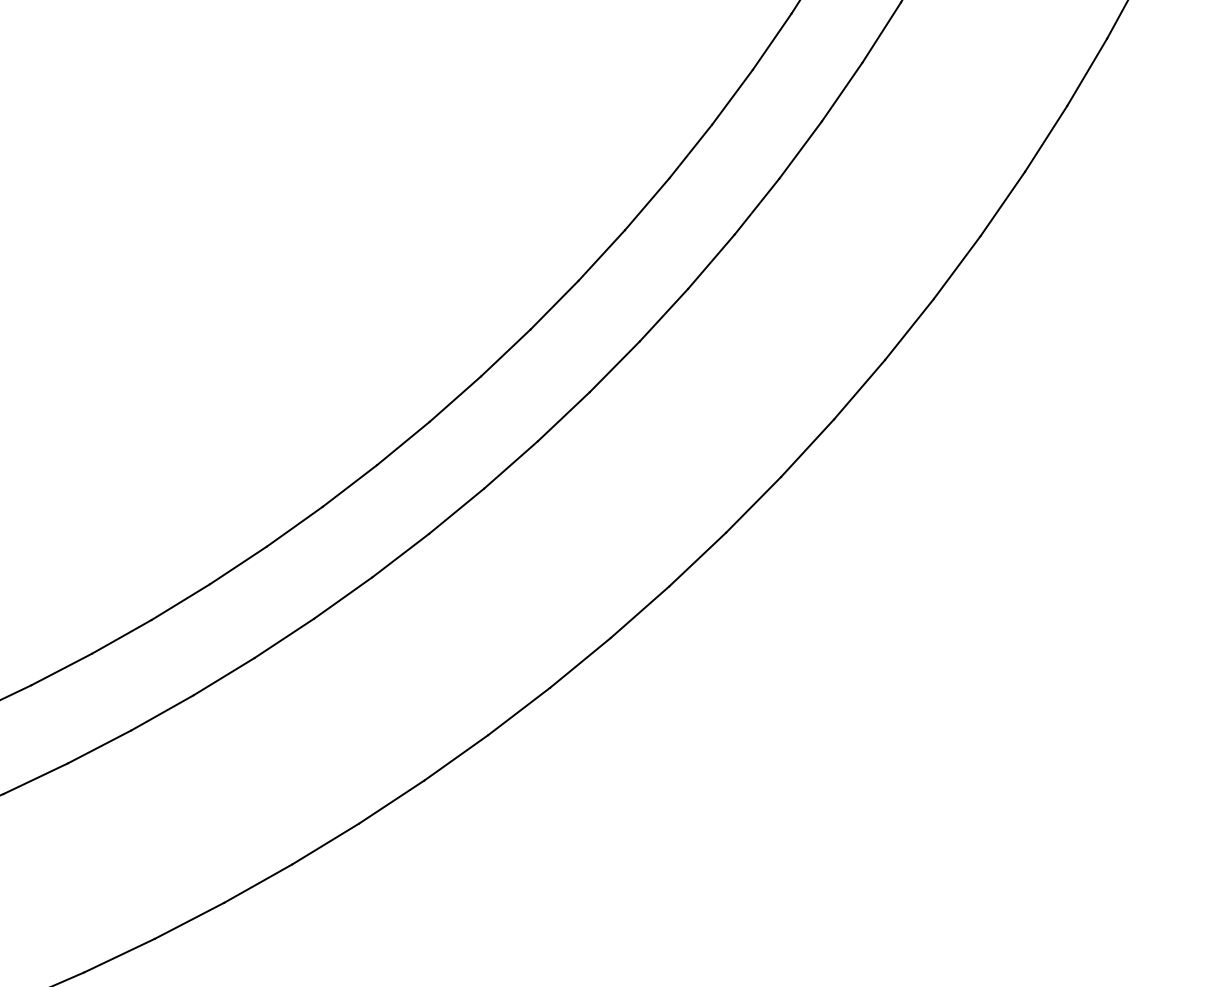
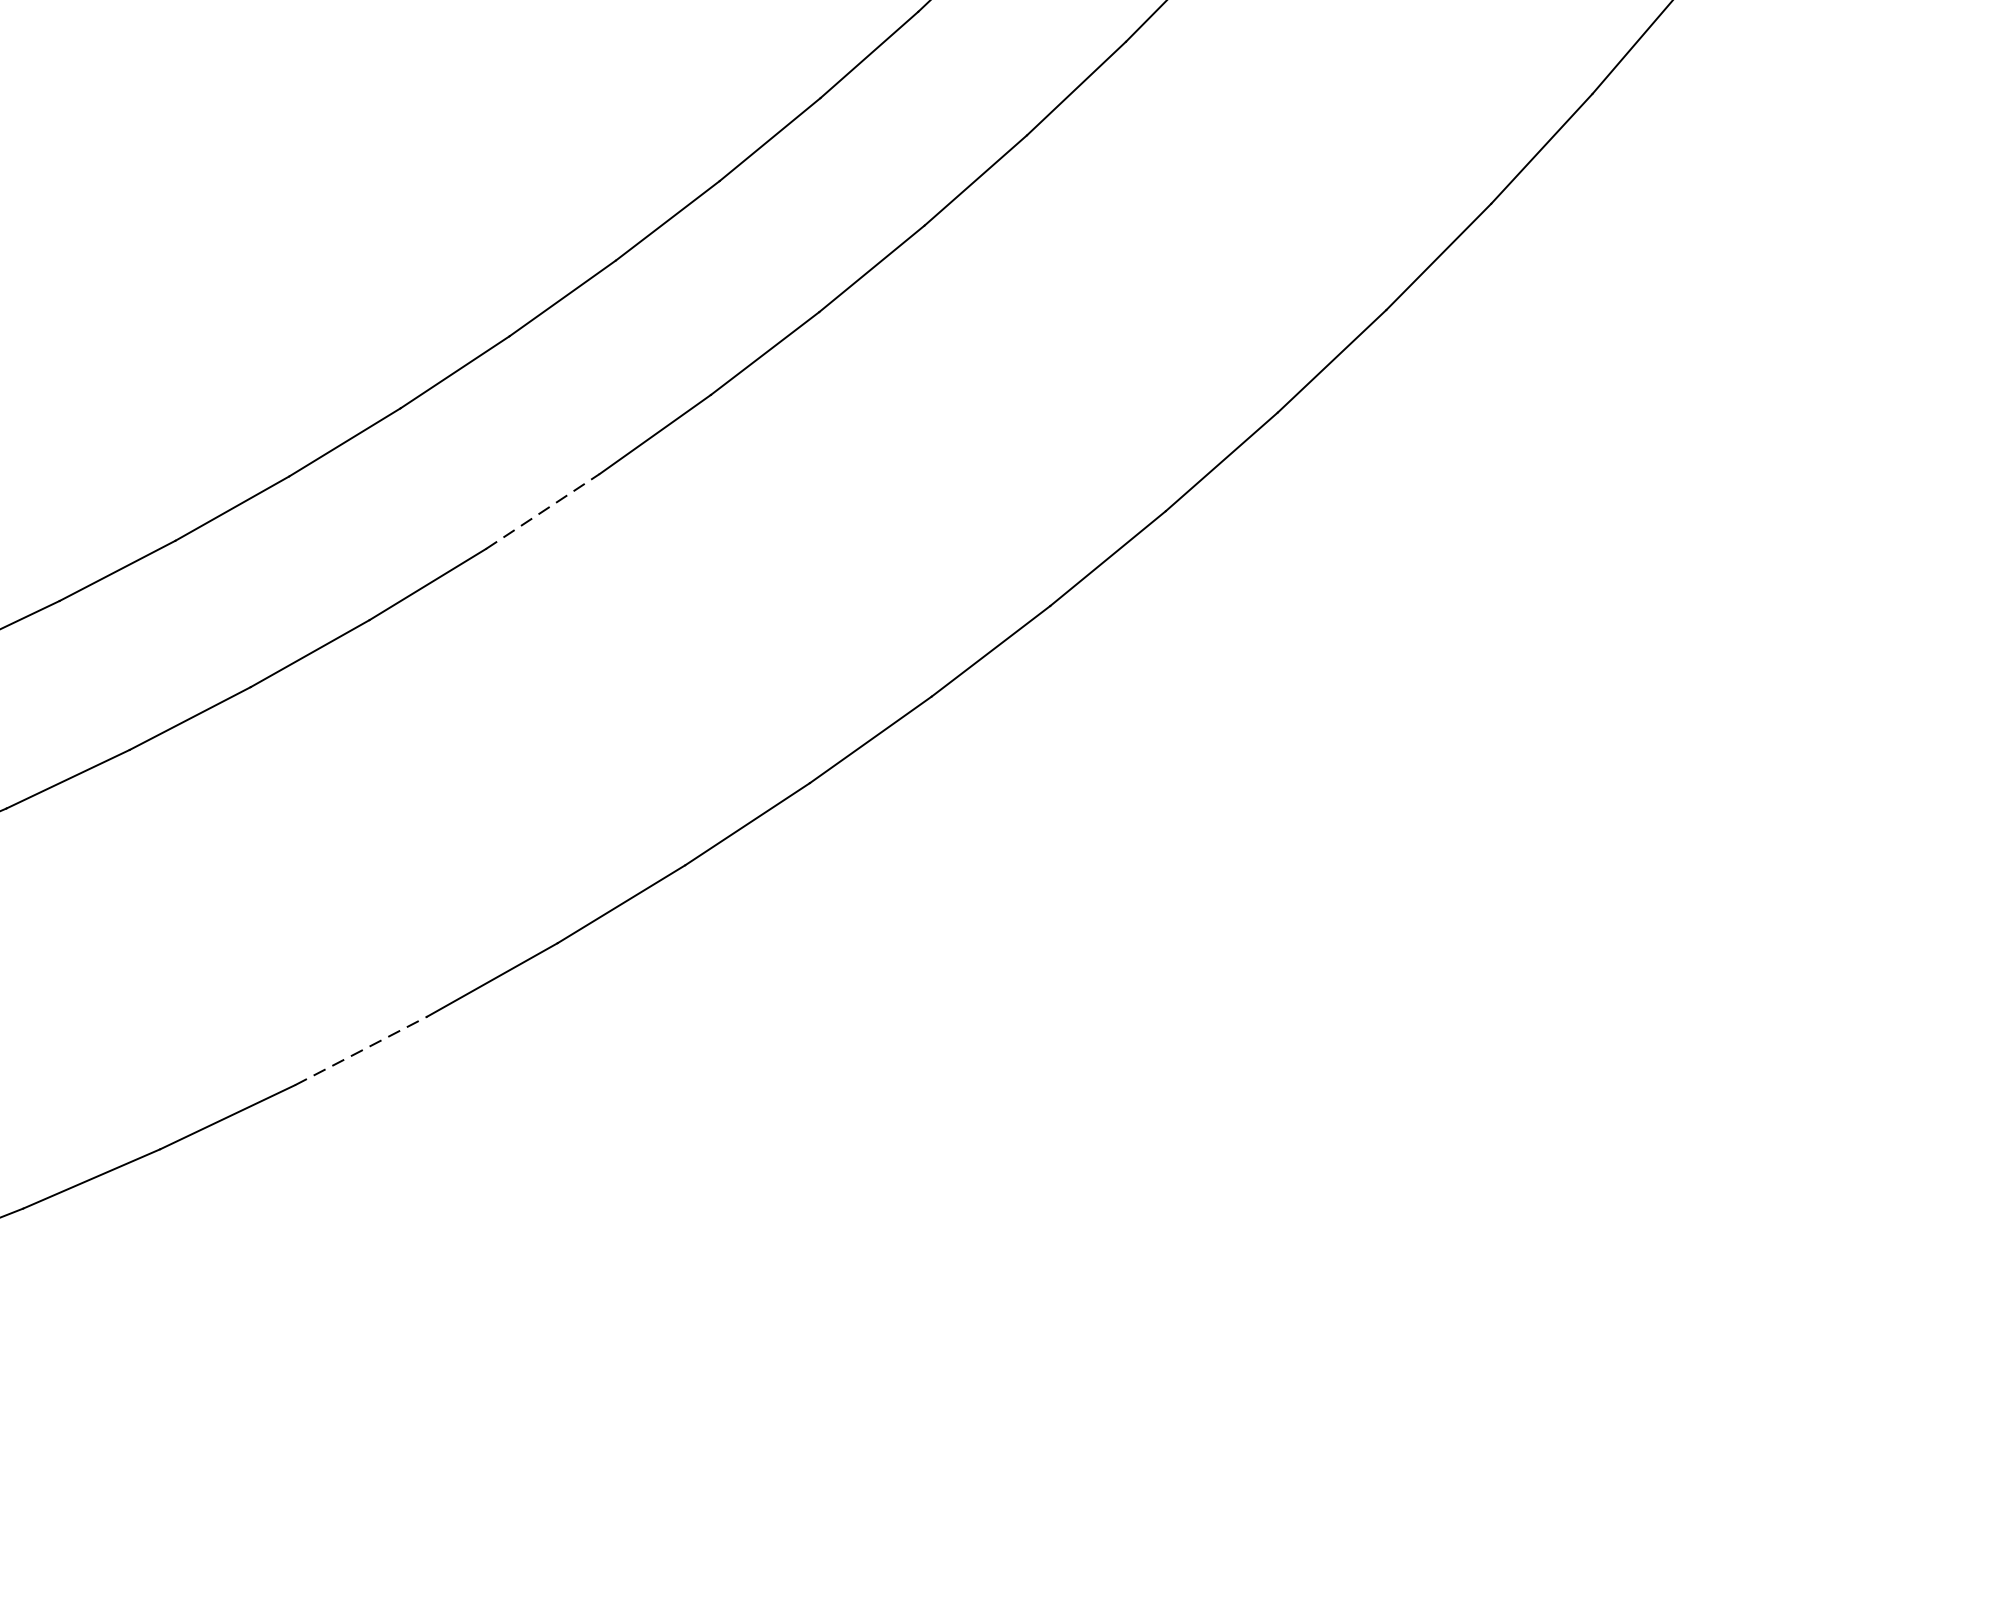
line: (511, 464) -> (543, 510), solid -> dashed
line: (456, 757) -> (361, 1050), solid -> dashed

